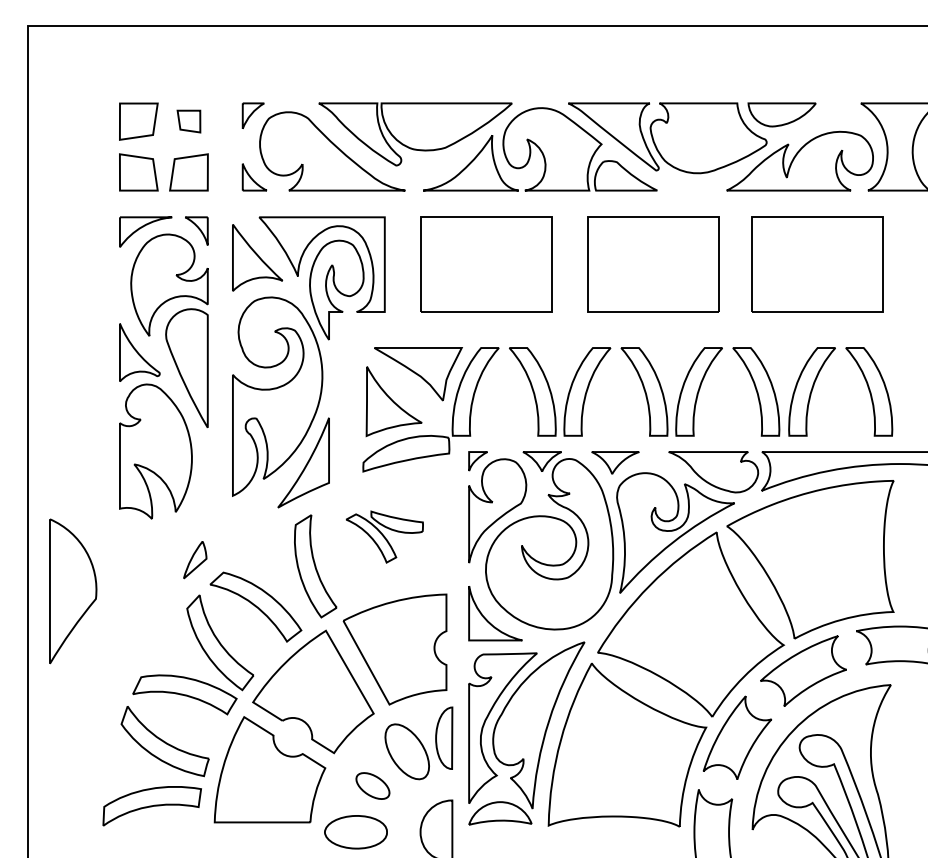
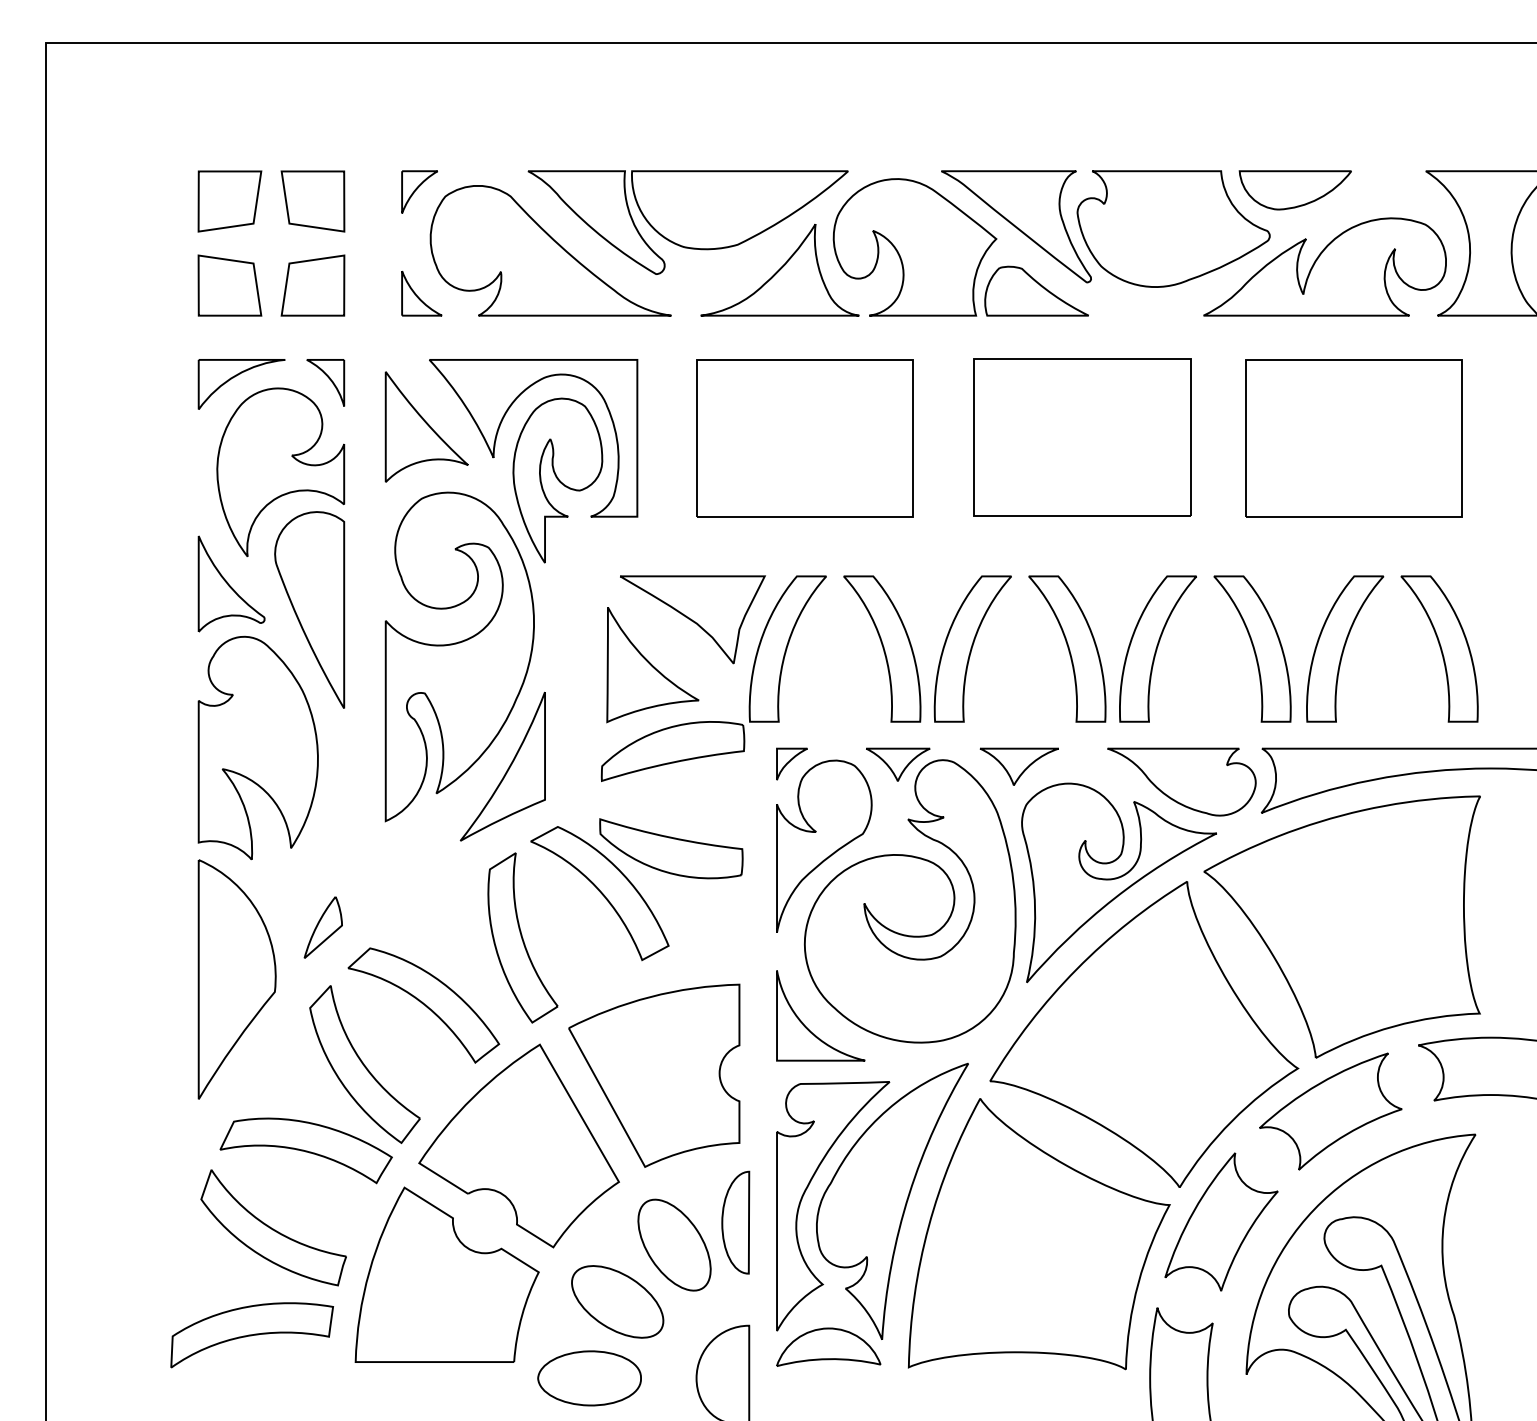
part: (188, 121) -> (312, 201), size x1.67
part: (384, 536) -> (636, 888), size x1.67
part: (73, 591) -> (237, 979), moved
part: (372, 785) -> (616, 1300), size x1.67

